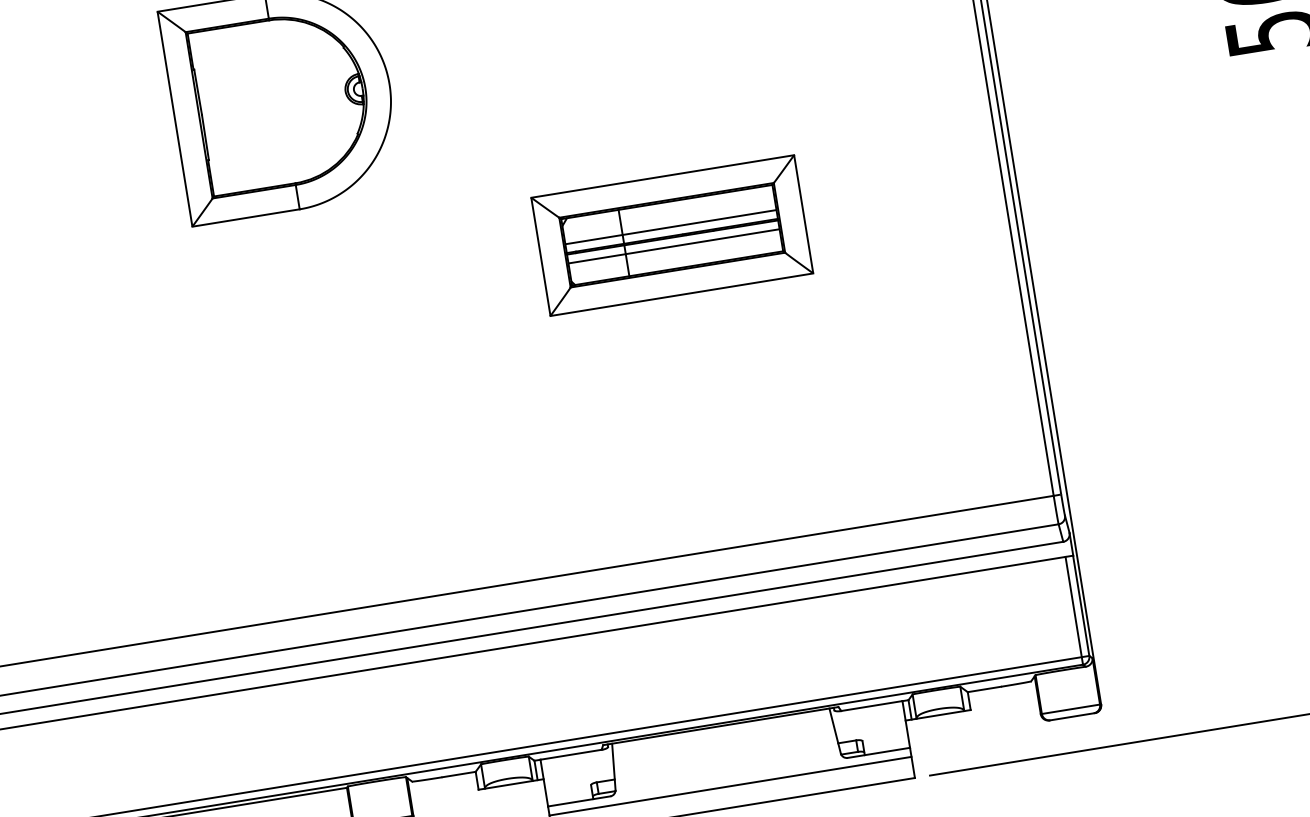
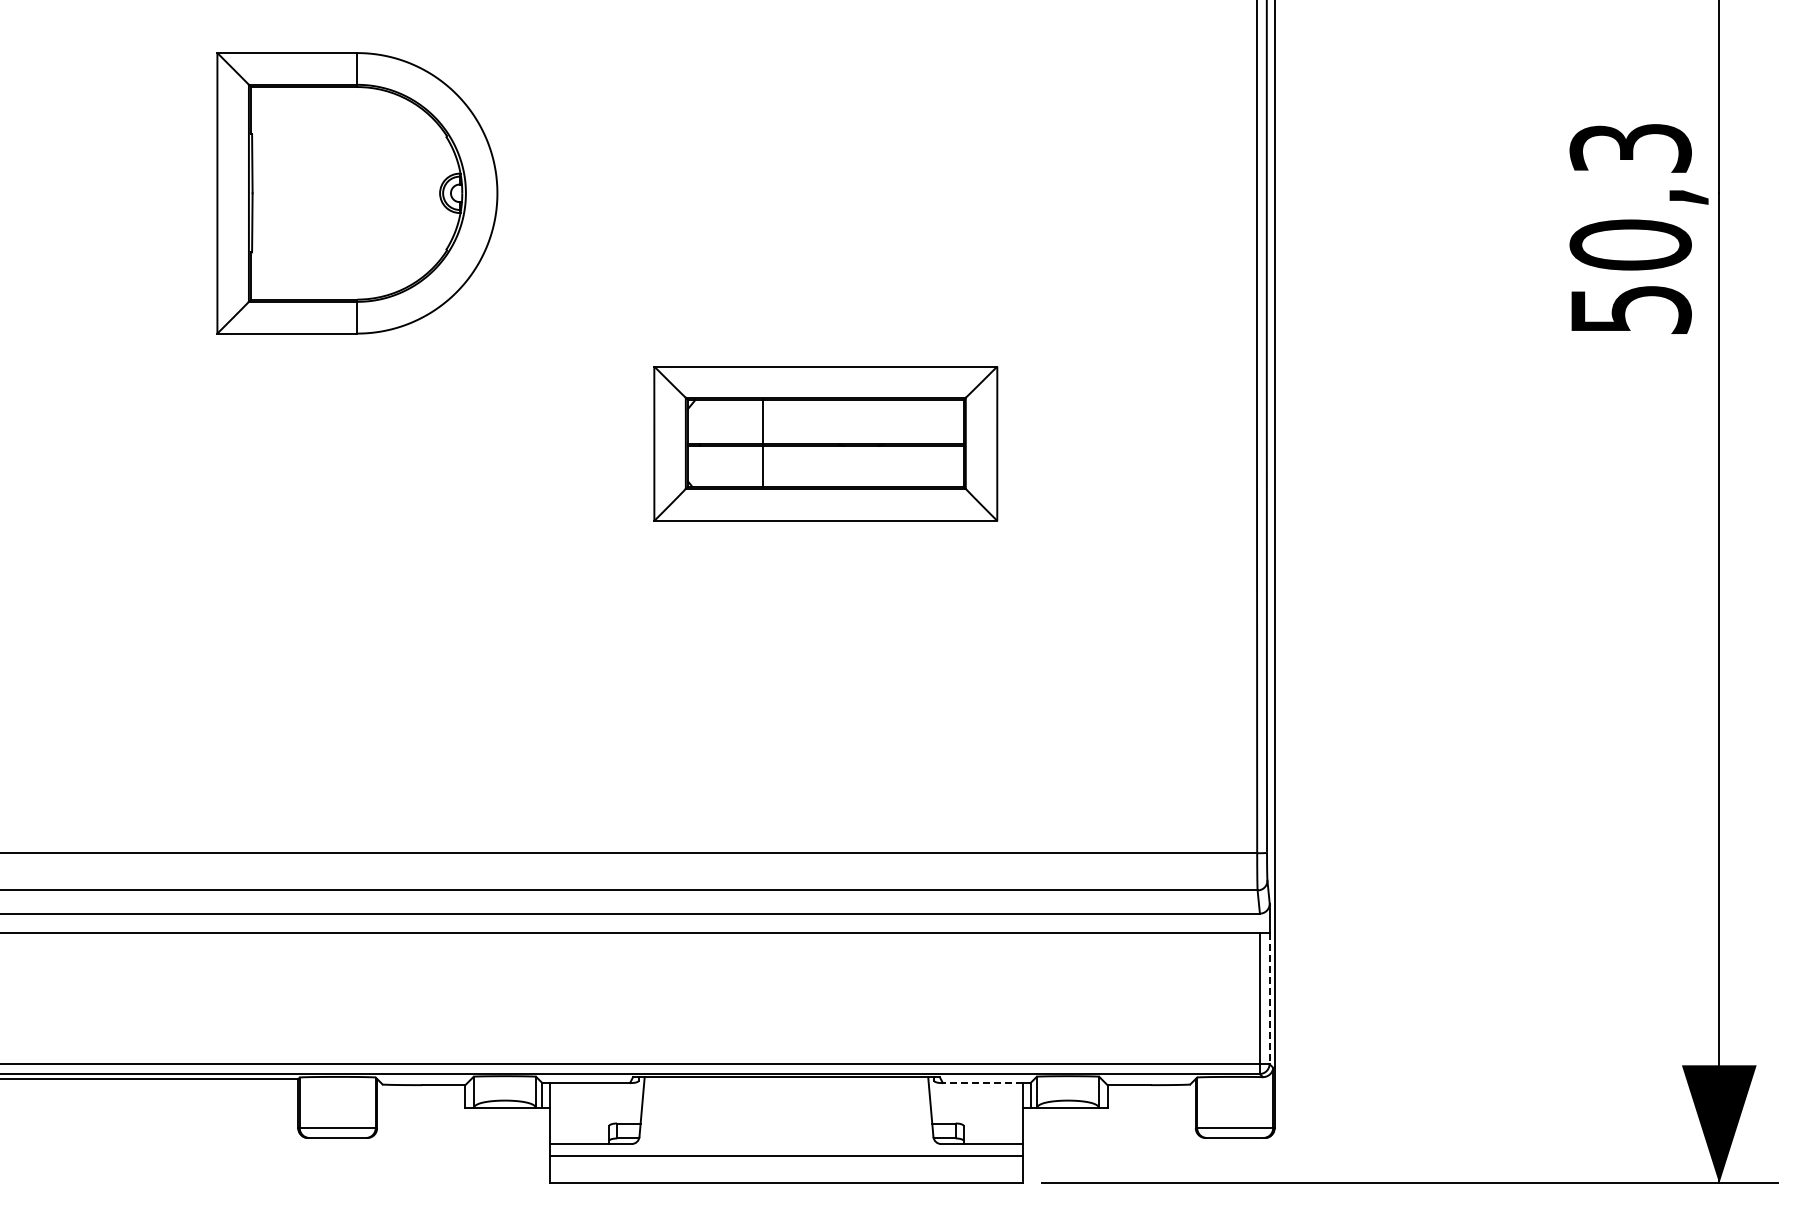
line: (670, 227) -> (825, 432), removed
line: (673, 246) -> (825, 457), removed
line: (1081, 606) -> (1269, 999), solid -> dashed
line: (871, 706) -> (981, 1083), solid -> dashed

